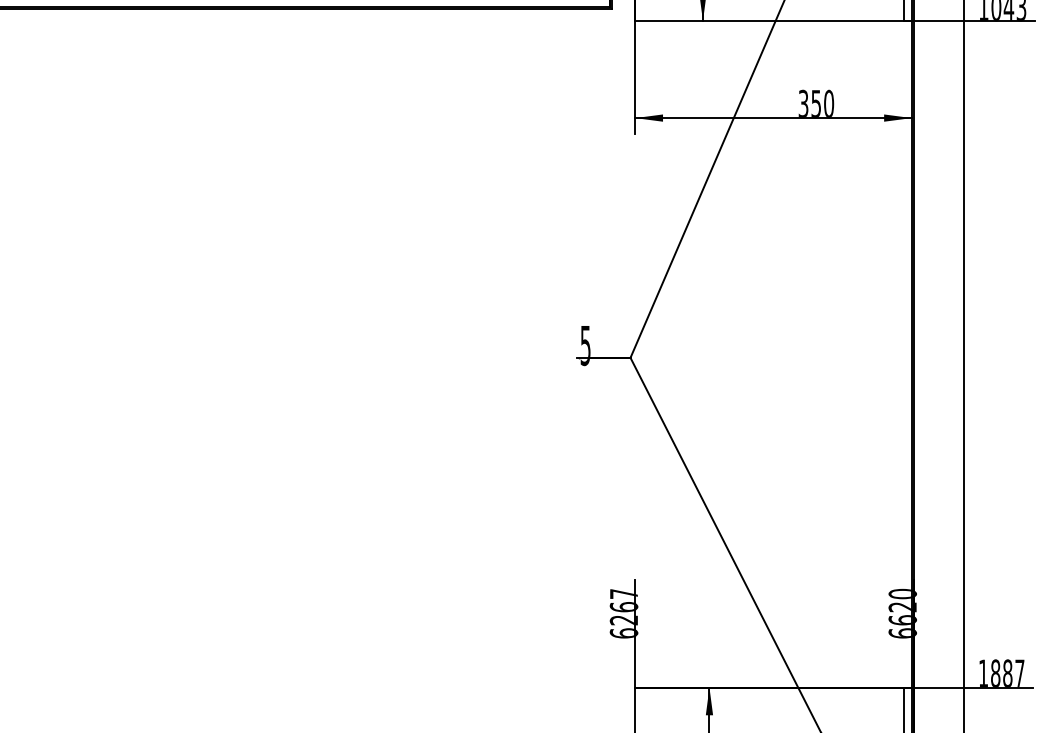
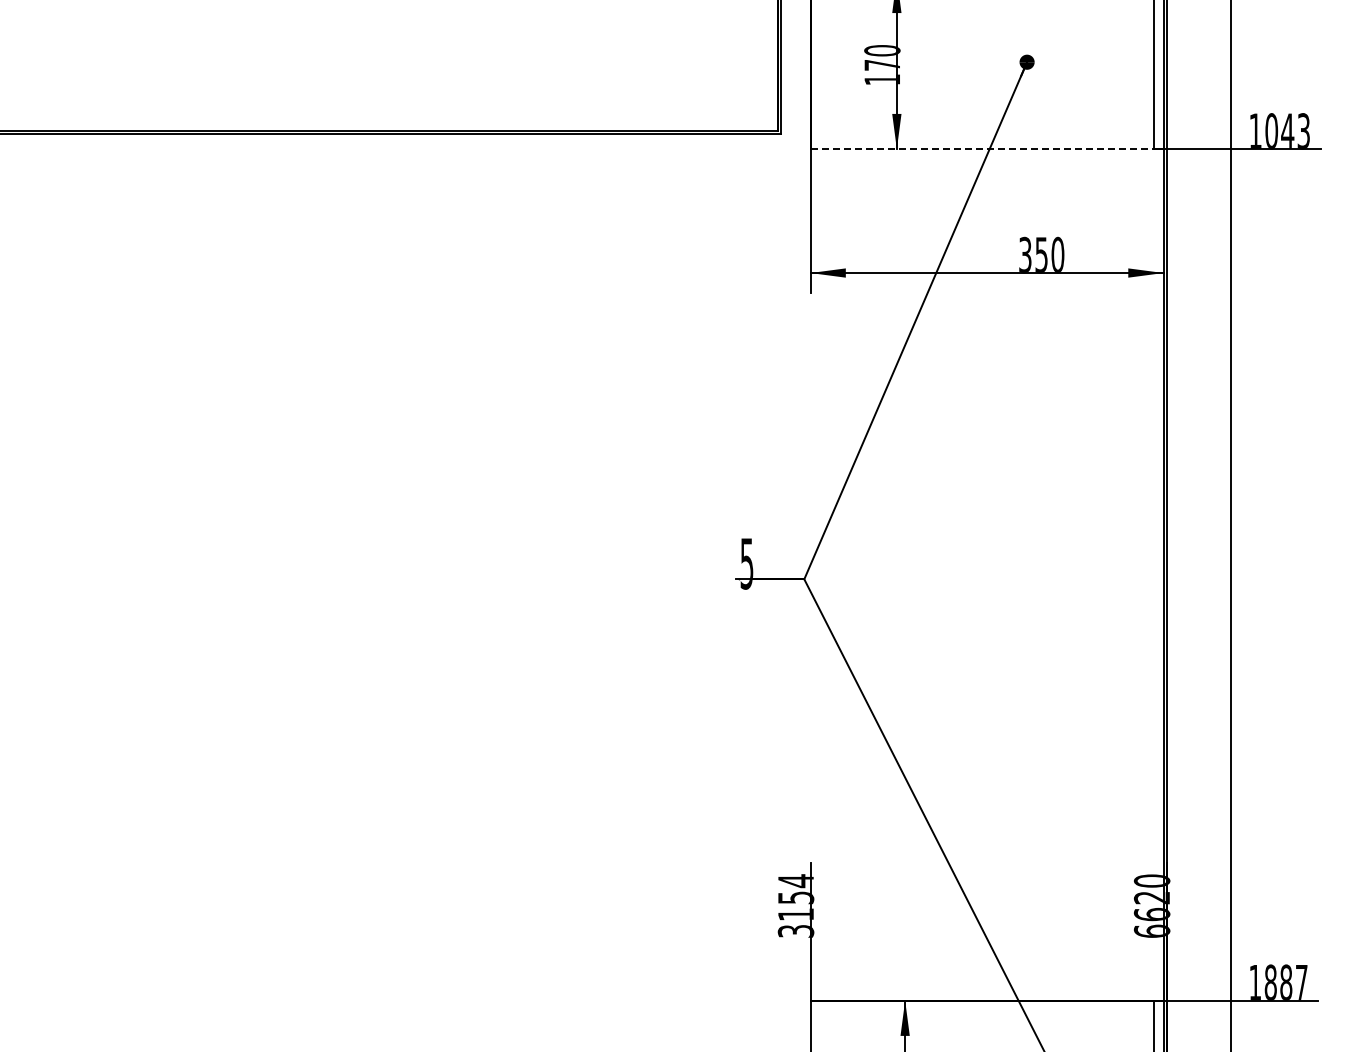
line: (770, 21) -> (982, 149), solid -> dashed
text: (623, 613) -> (795, 905), 6267 -> 3154

